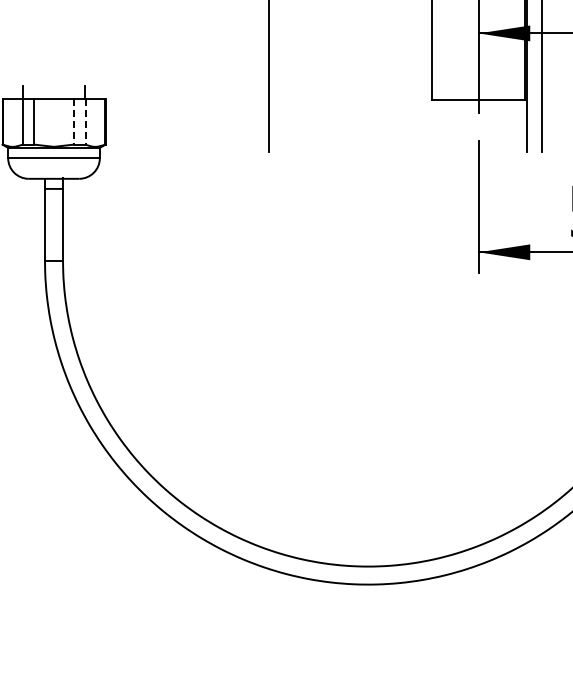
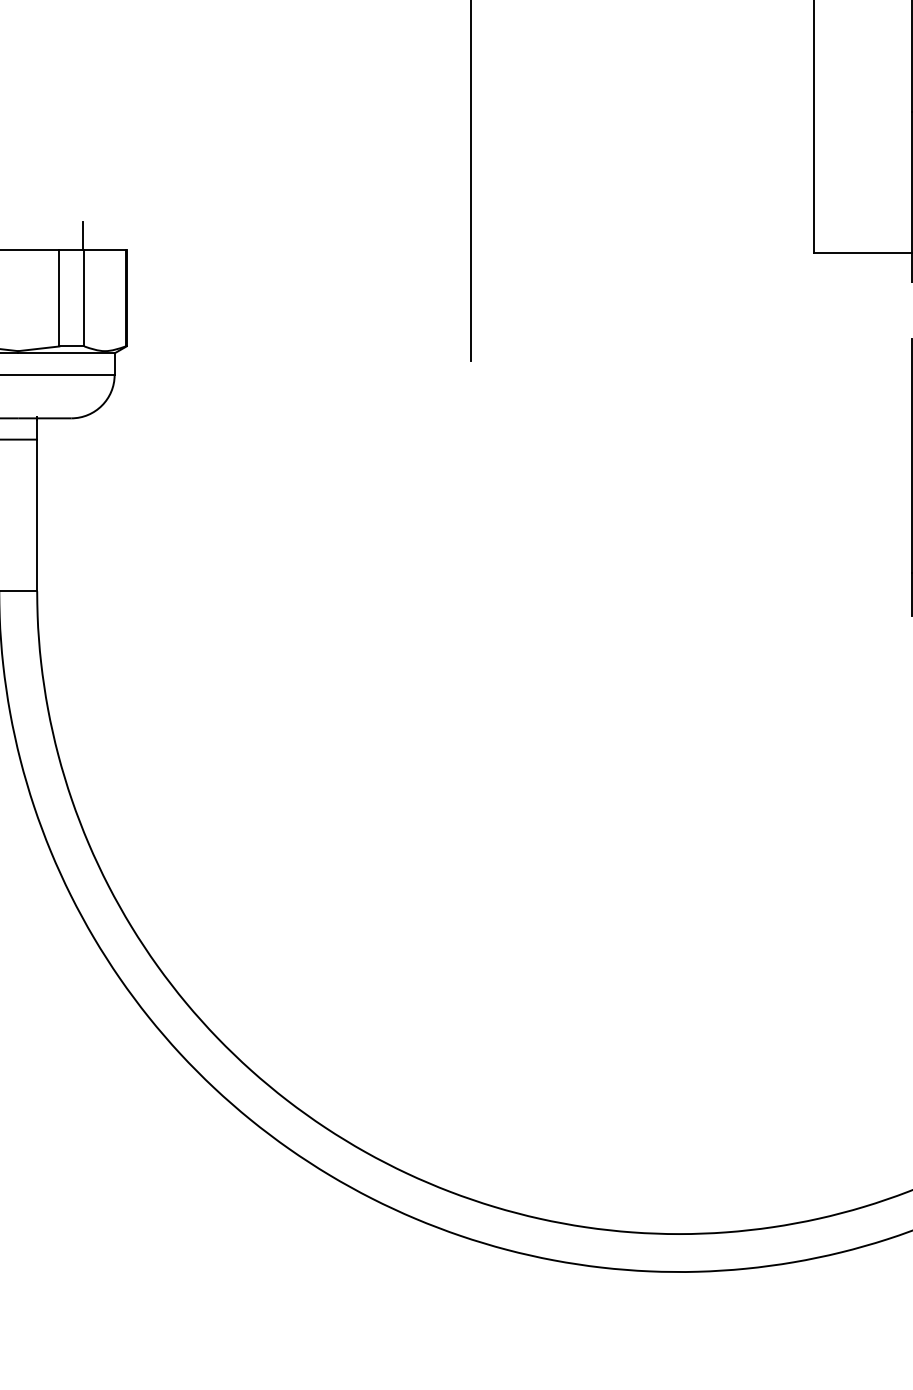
line: (73, 121) -> (59, 297), dashed -> solid
line: (85, 121) -> (84, 297), dashed -> solid

